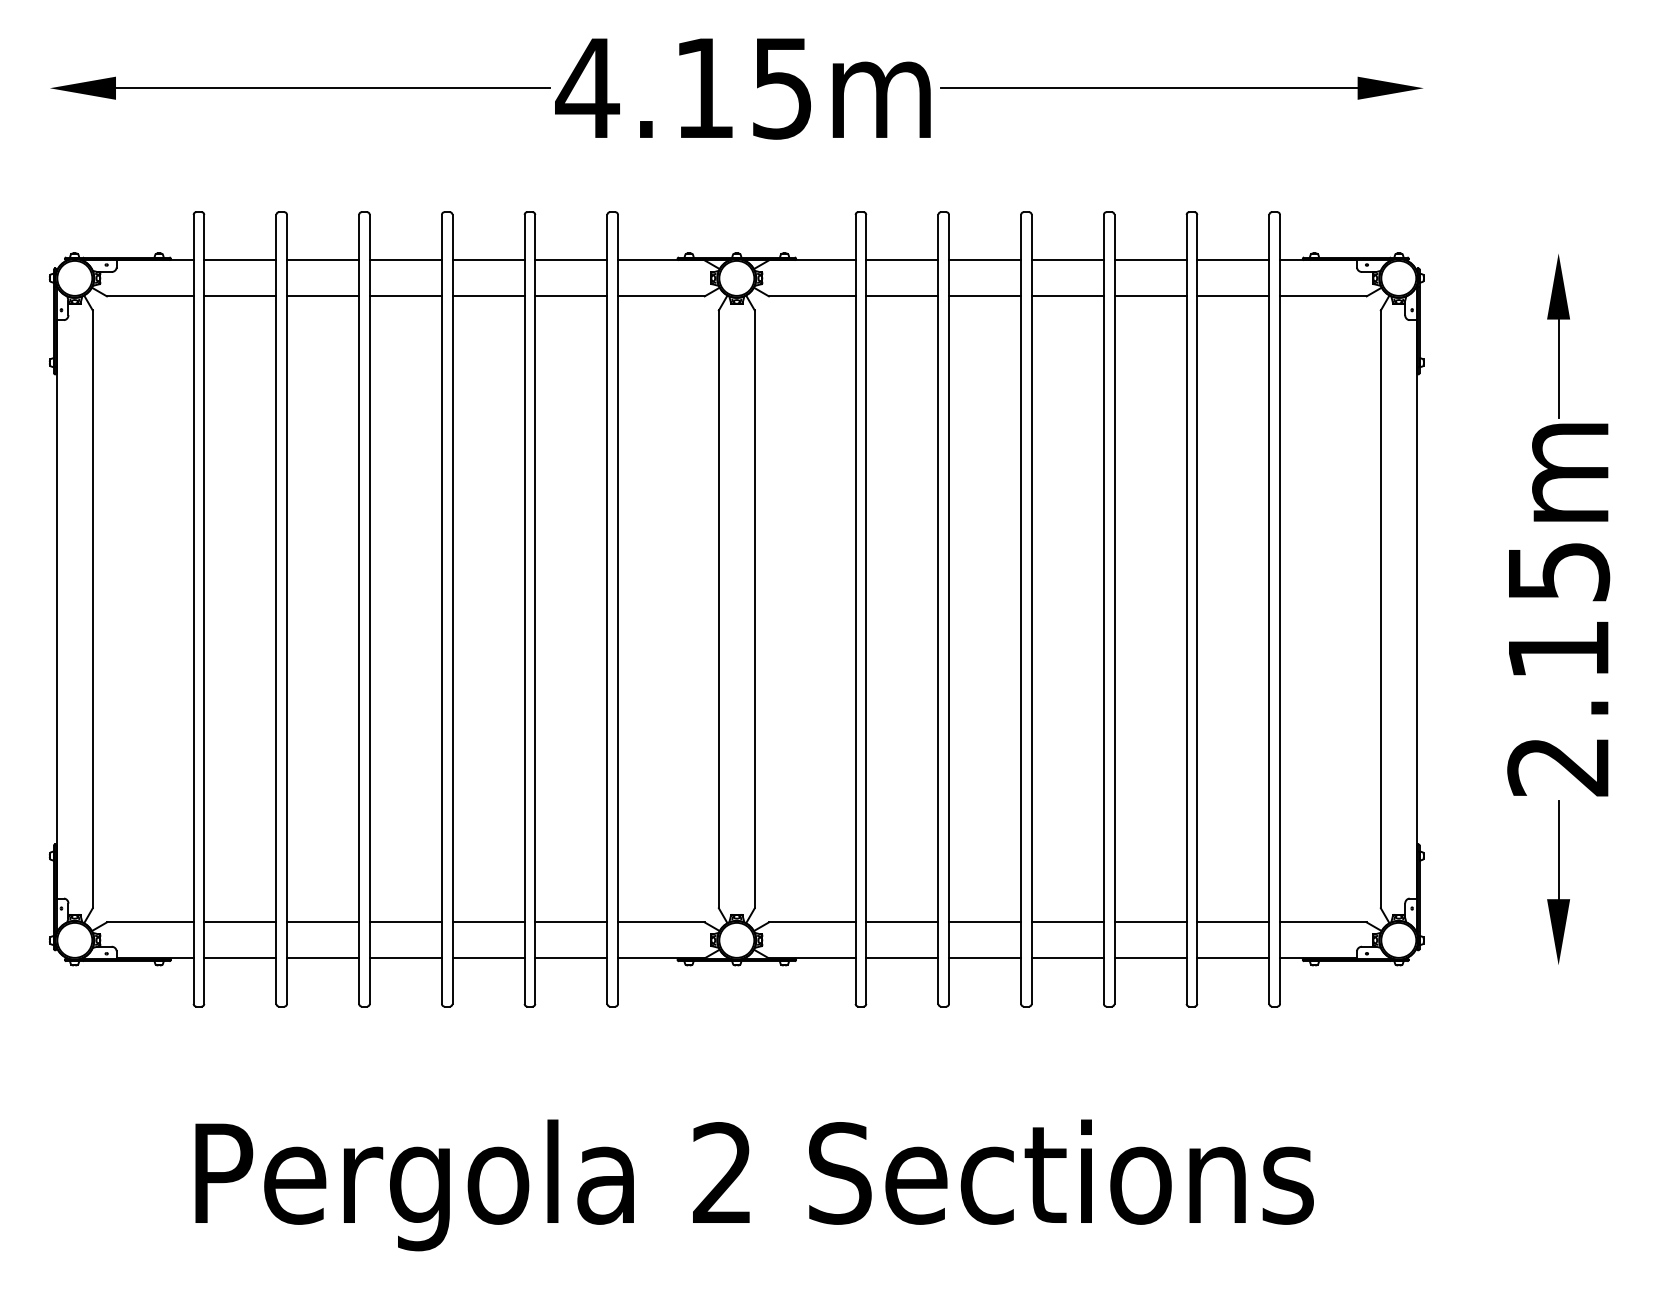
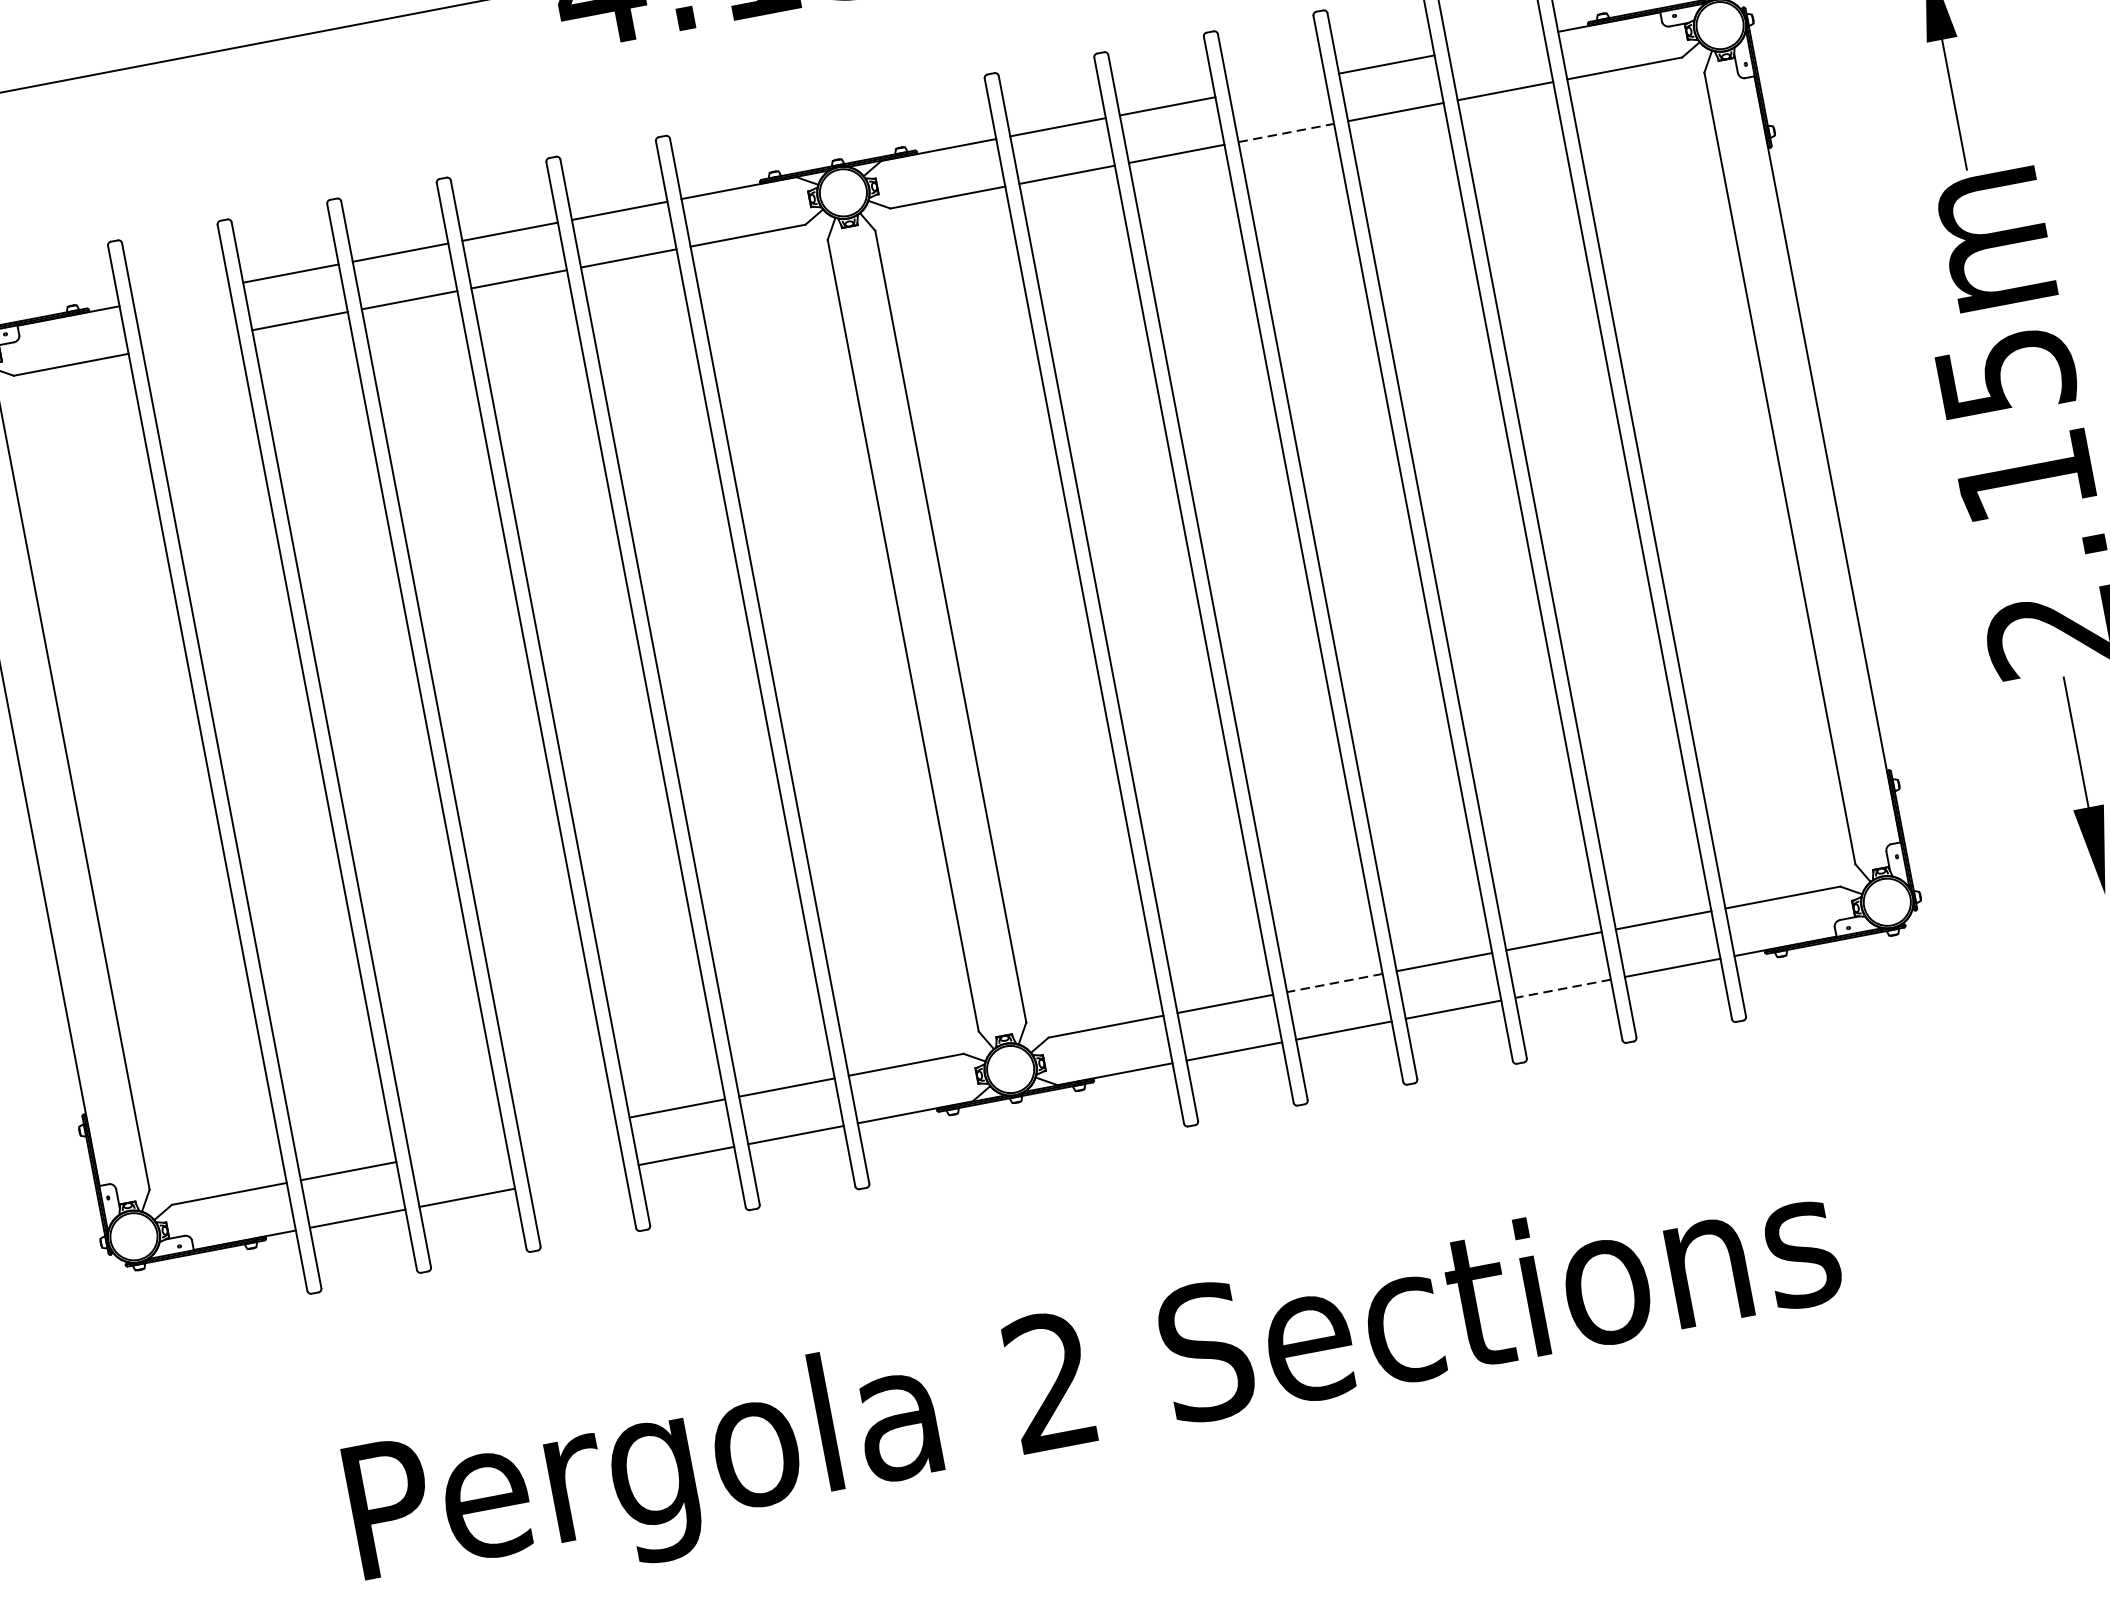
line: (240, 260) -> (181, 294), removed
line: (1067, 260) -> (1276, 85), removed
line: (1233, 260) -> (1496, 43), removed
line: (240, 296) -> (190, 342), removed
line: (1068, 296) -> (1287, 133), solid -> dashed
line: (323, 922) -> (458, 1150), removed
line: (405, 922) -> (567, 1129), removed
line: (984, 922) -> (1334, 983), solid -> dashed
line: (405, 958) -> (576, 1177), removed
line: (1150, 958) -> (1563, 989), solid -> dashed

